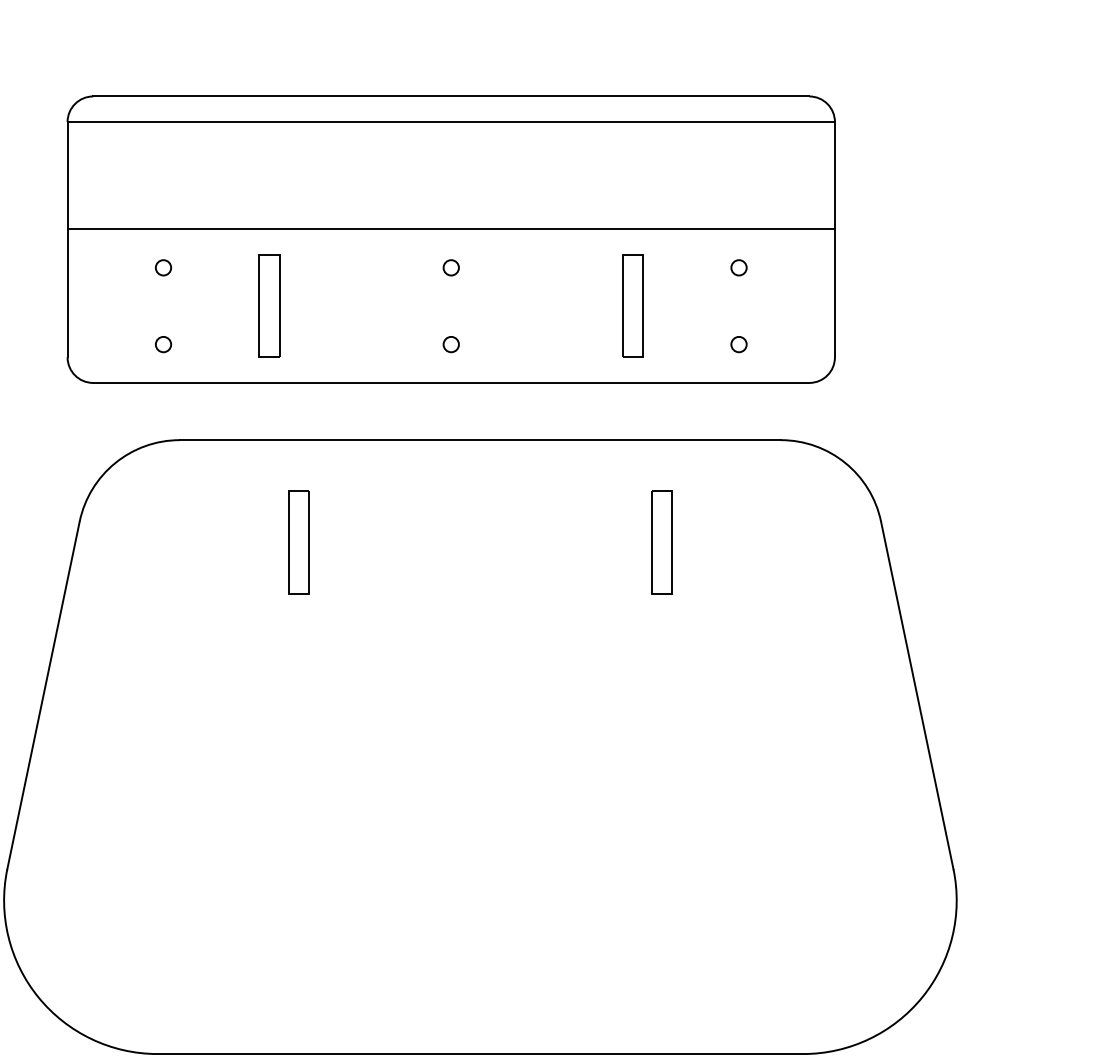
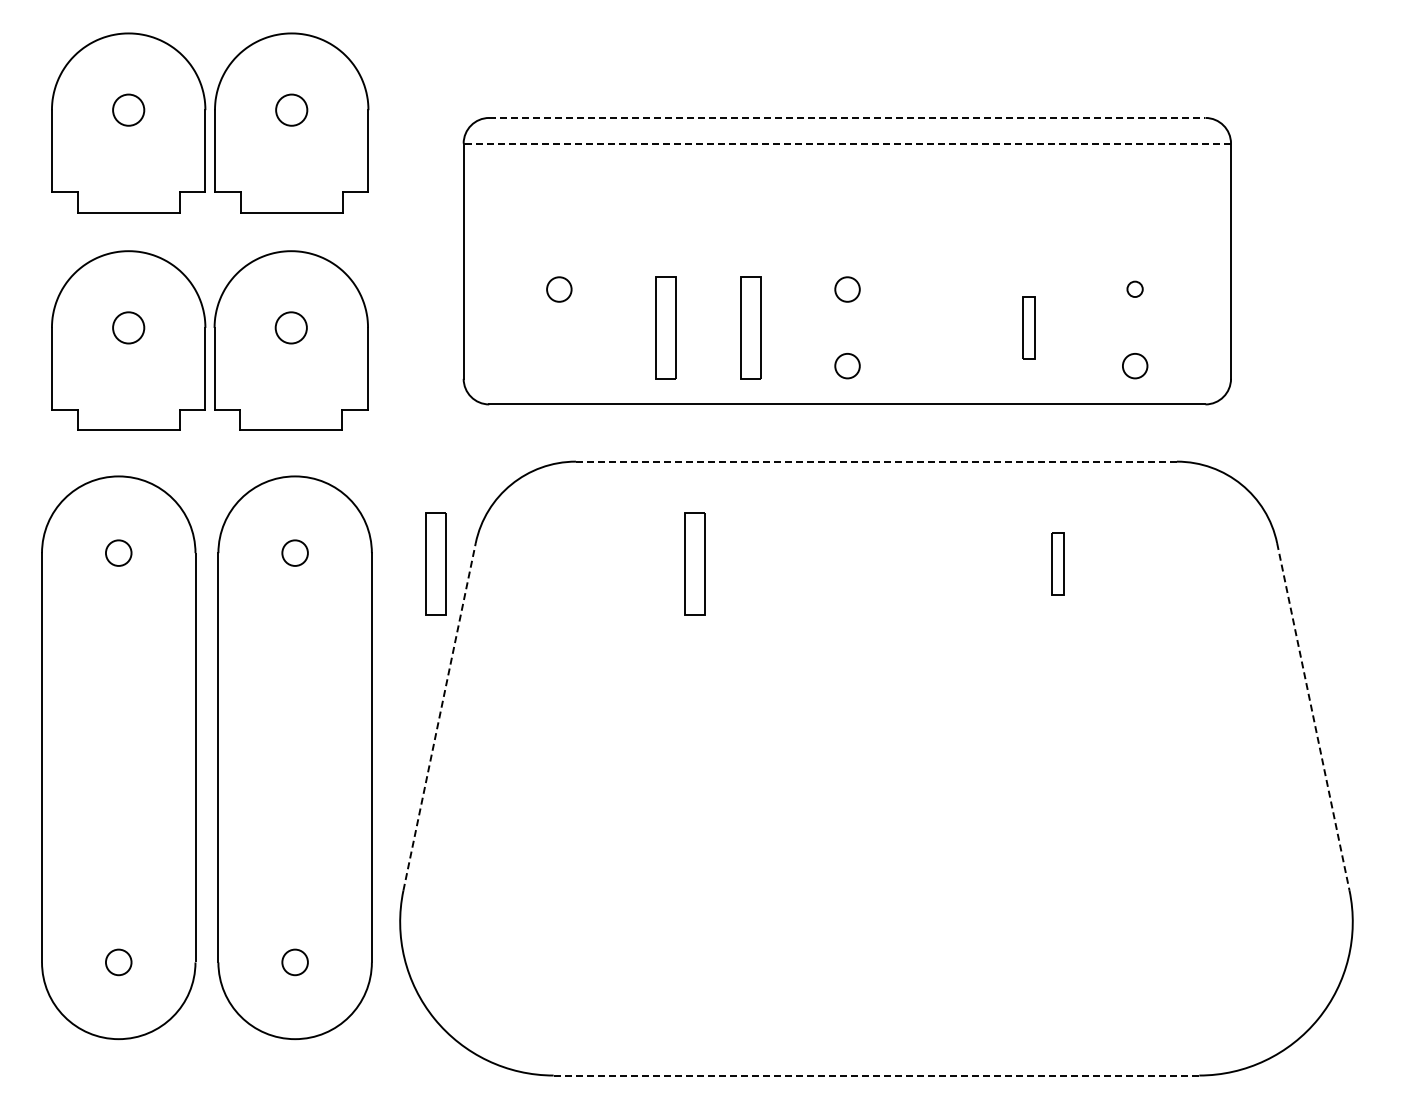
line: (451, 96) -> (847, 117), solid -> dashed
line: (451, 122) -> (847, 143), solid -> dashed
line: (451, 229) -> (847, 250), removed
circle: (163, 267) -> (559, 288), size x1.6
circle: (450, 267) -> (846, 288), size x1.6
part: (354, 306) -> (750, 327), added
part: (632, 306) -> (1028, 327), size x0.6
circle: (163, 344) -> (559, 365), removed
circle: (450, 344) -> (846, 365), size x1.6
circle: (738, 344) -> (1134, 365), size x1.6
line: (480, 440) -> (876, 461), solid -> dashed
part: (39, 542) -> (435, 563), added
part: (661, 542) -> (1057, 563), size x0.6
line: (43, 695) -> (439, 716), solid -> dashed
line: (917, 695) -> (1313, 716), solid -> dashed
line: (480, 1054) -> (876, 1075), solid -> dashed

